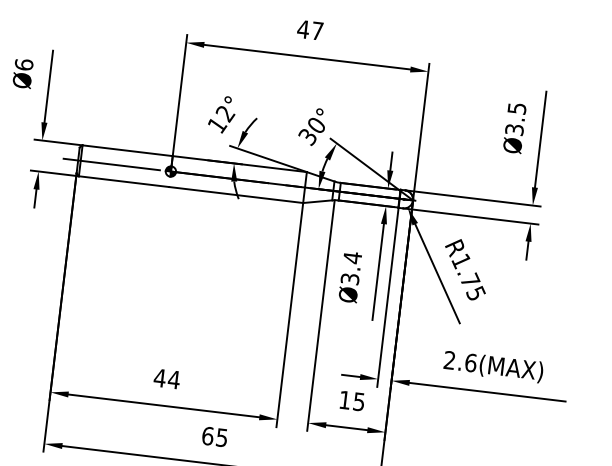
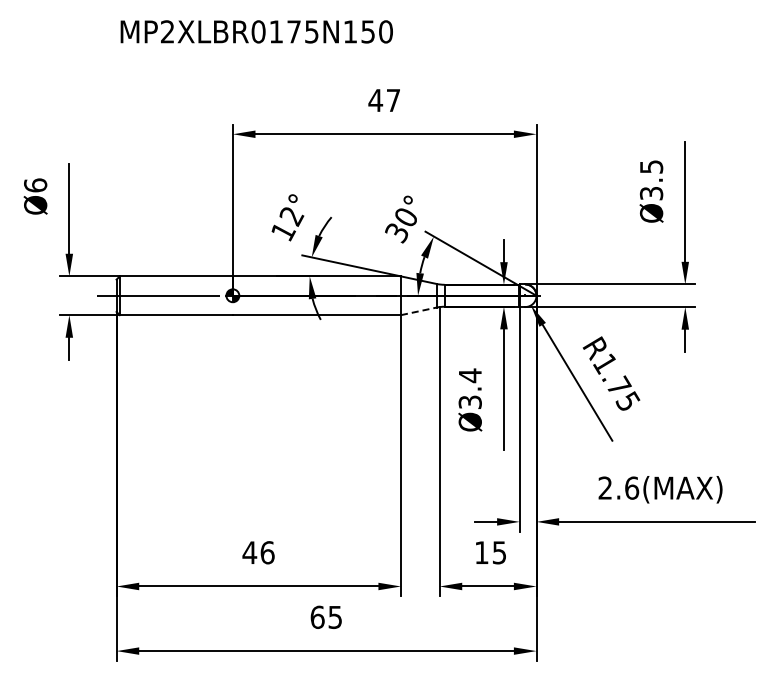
line: (318, 201) -> (419, 311), solid -> dashed
text: (174, 379) -> (267, 552), 44 -> 46

